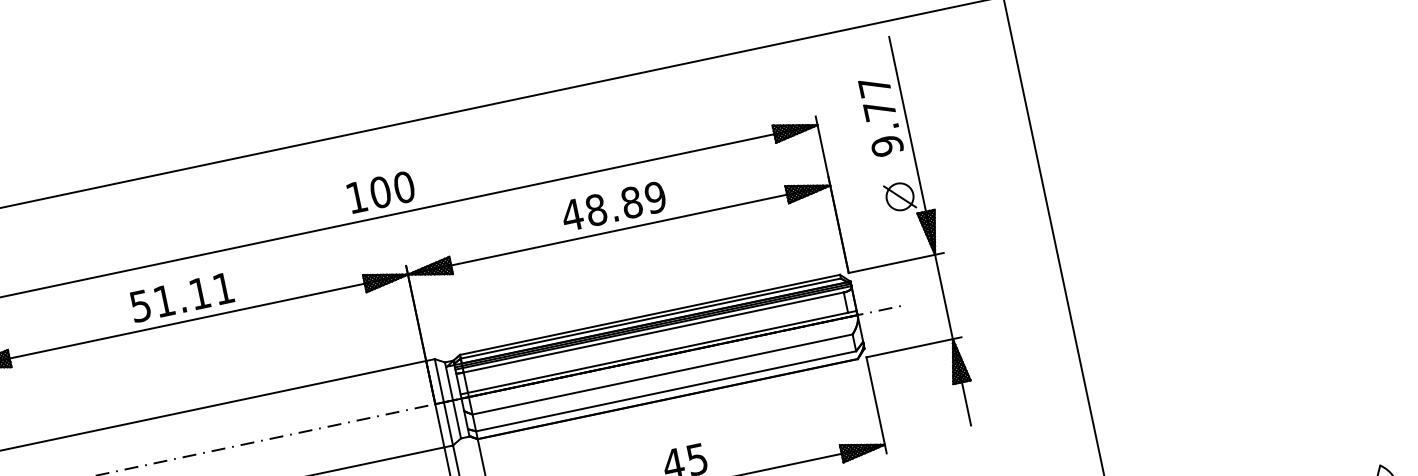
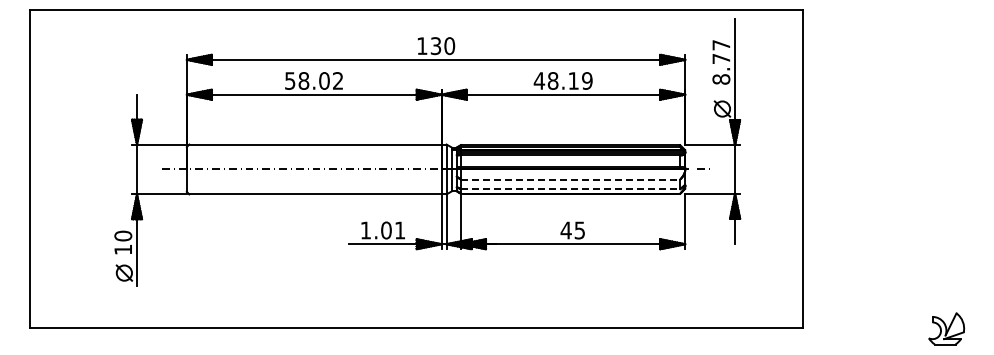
text: (887, 145) -> (721, 79), 9.77 -> 8.77
text: (379, 193) -> (435, 46), 100 -> 130
text: (631, 201) -> (573, 80), 48.89 -> 48.19
text: (192, 294) -> (320, 80), 51.11 -> 58.02
line: (662, 374) -> (570, 179), solid -> dashed
line: (666, 391) -> (570, 189), solid -> dashed

